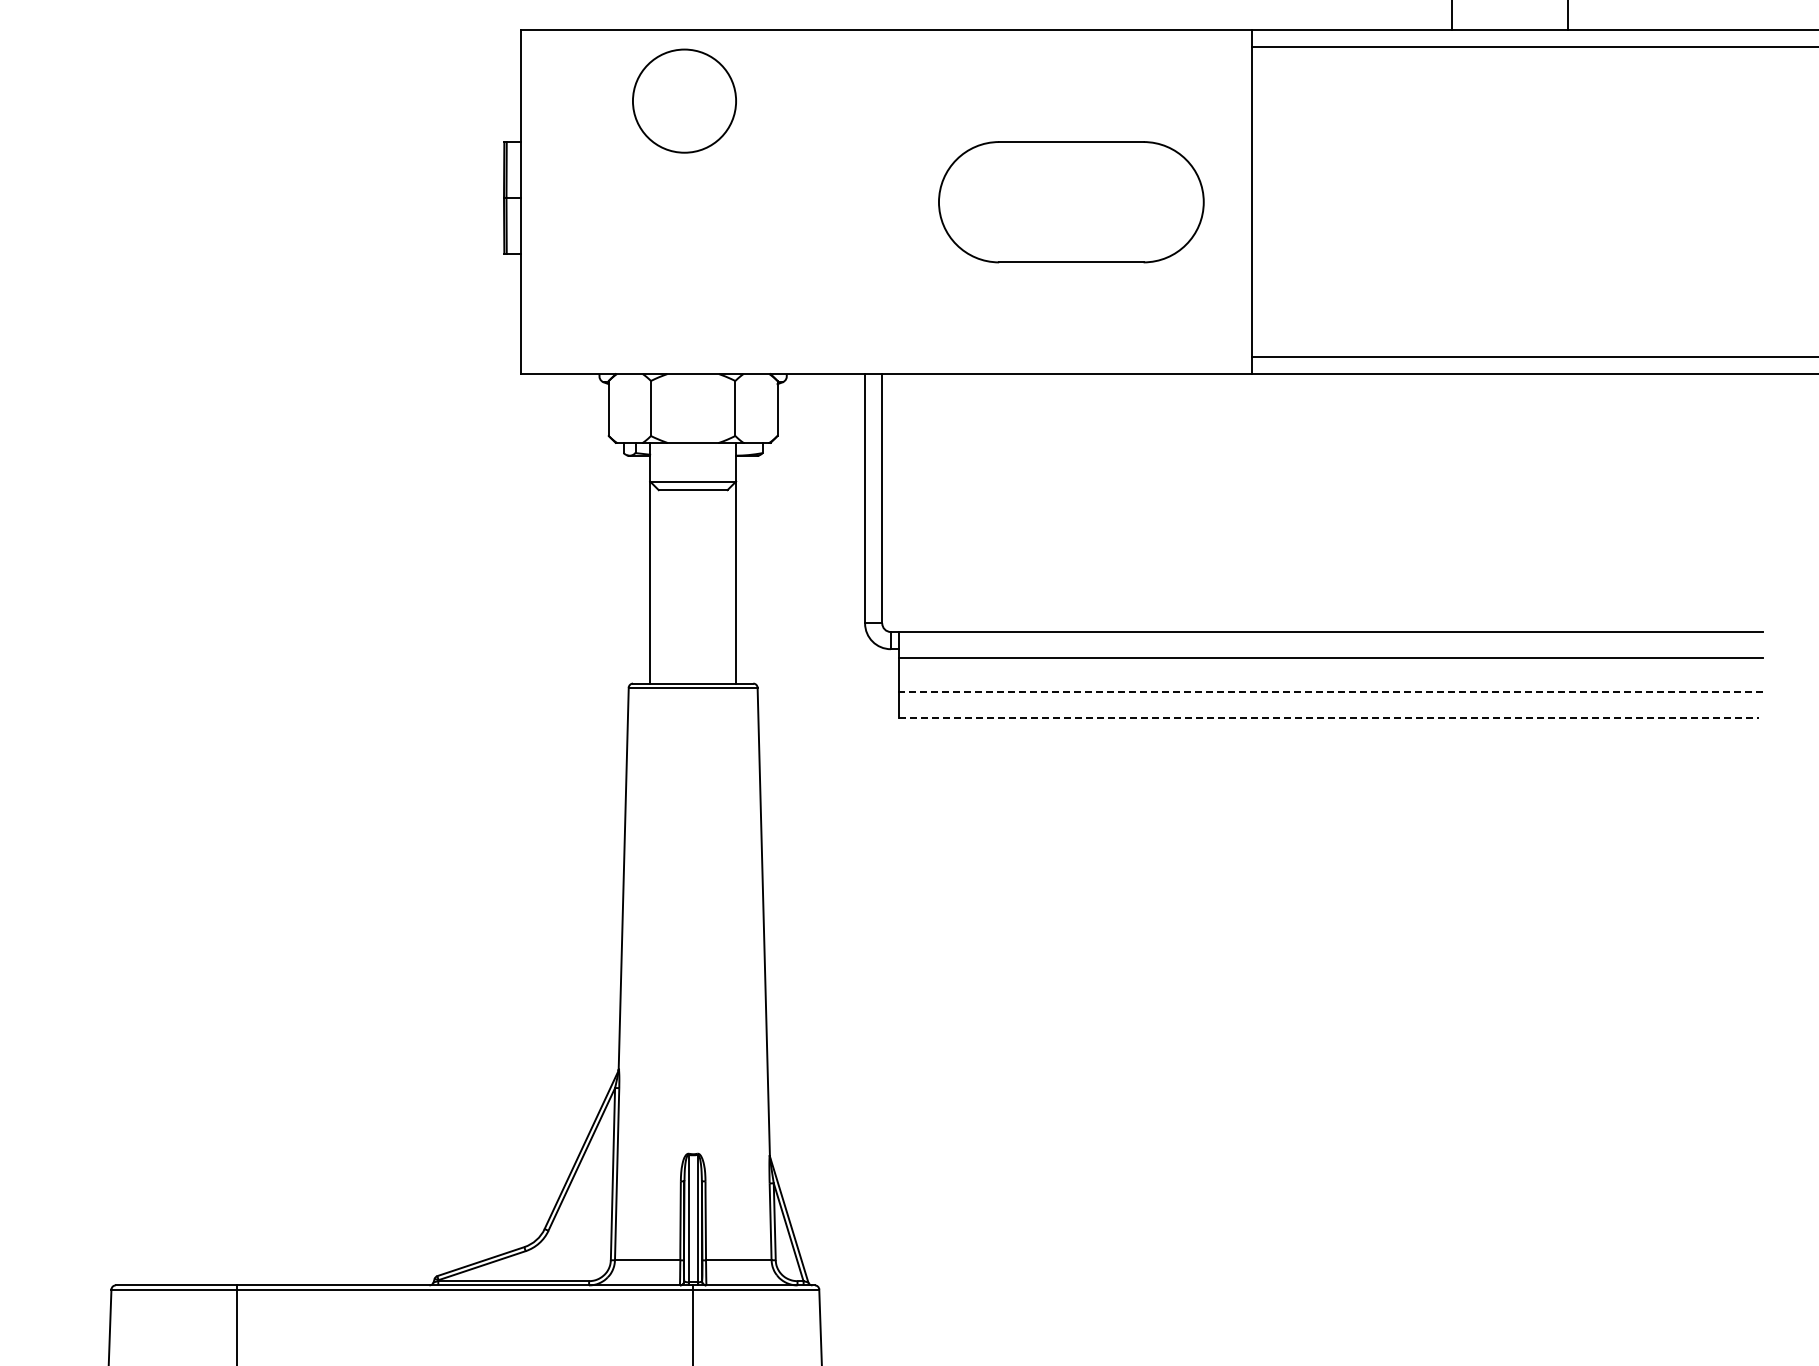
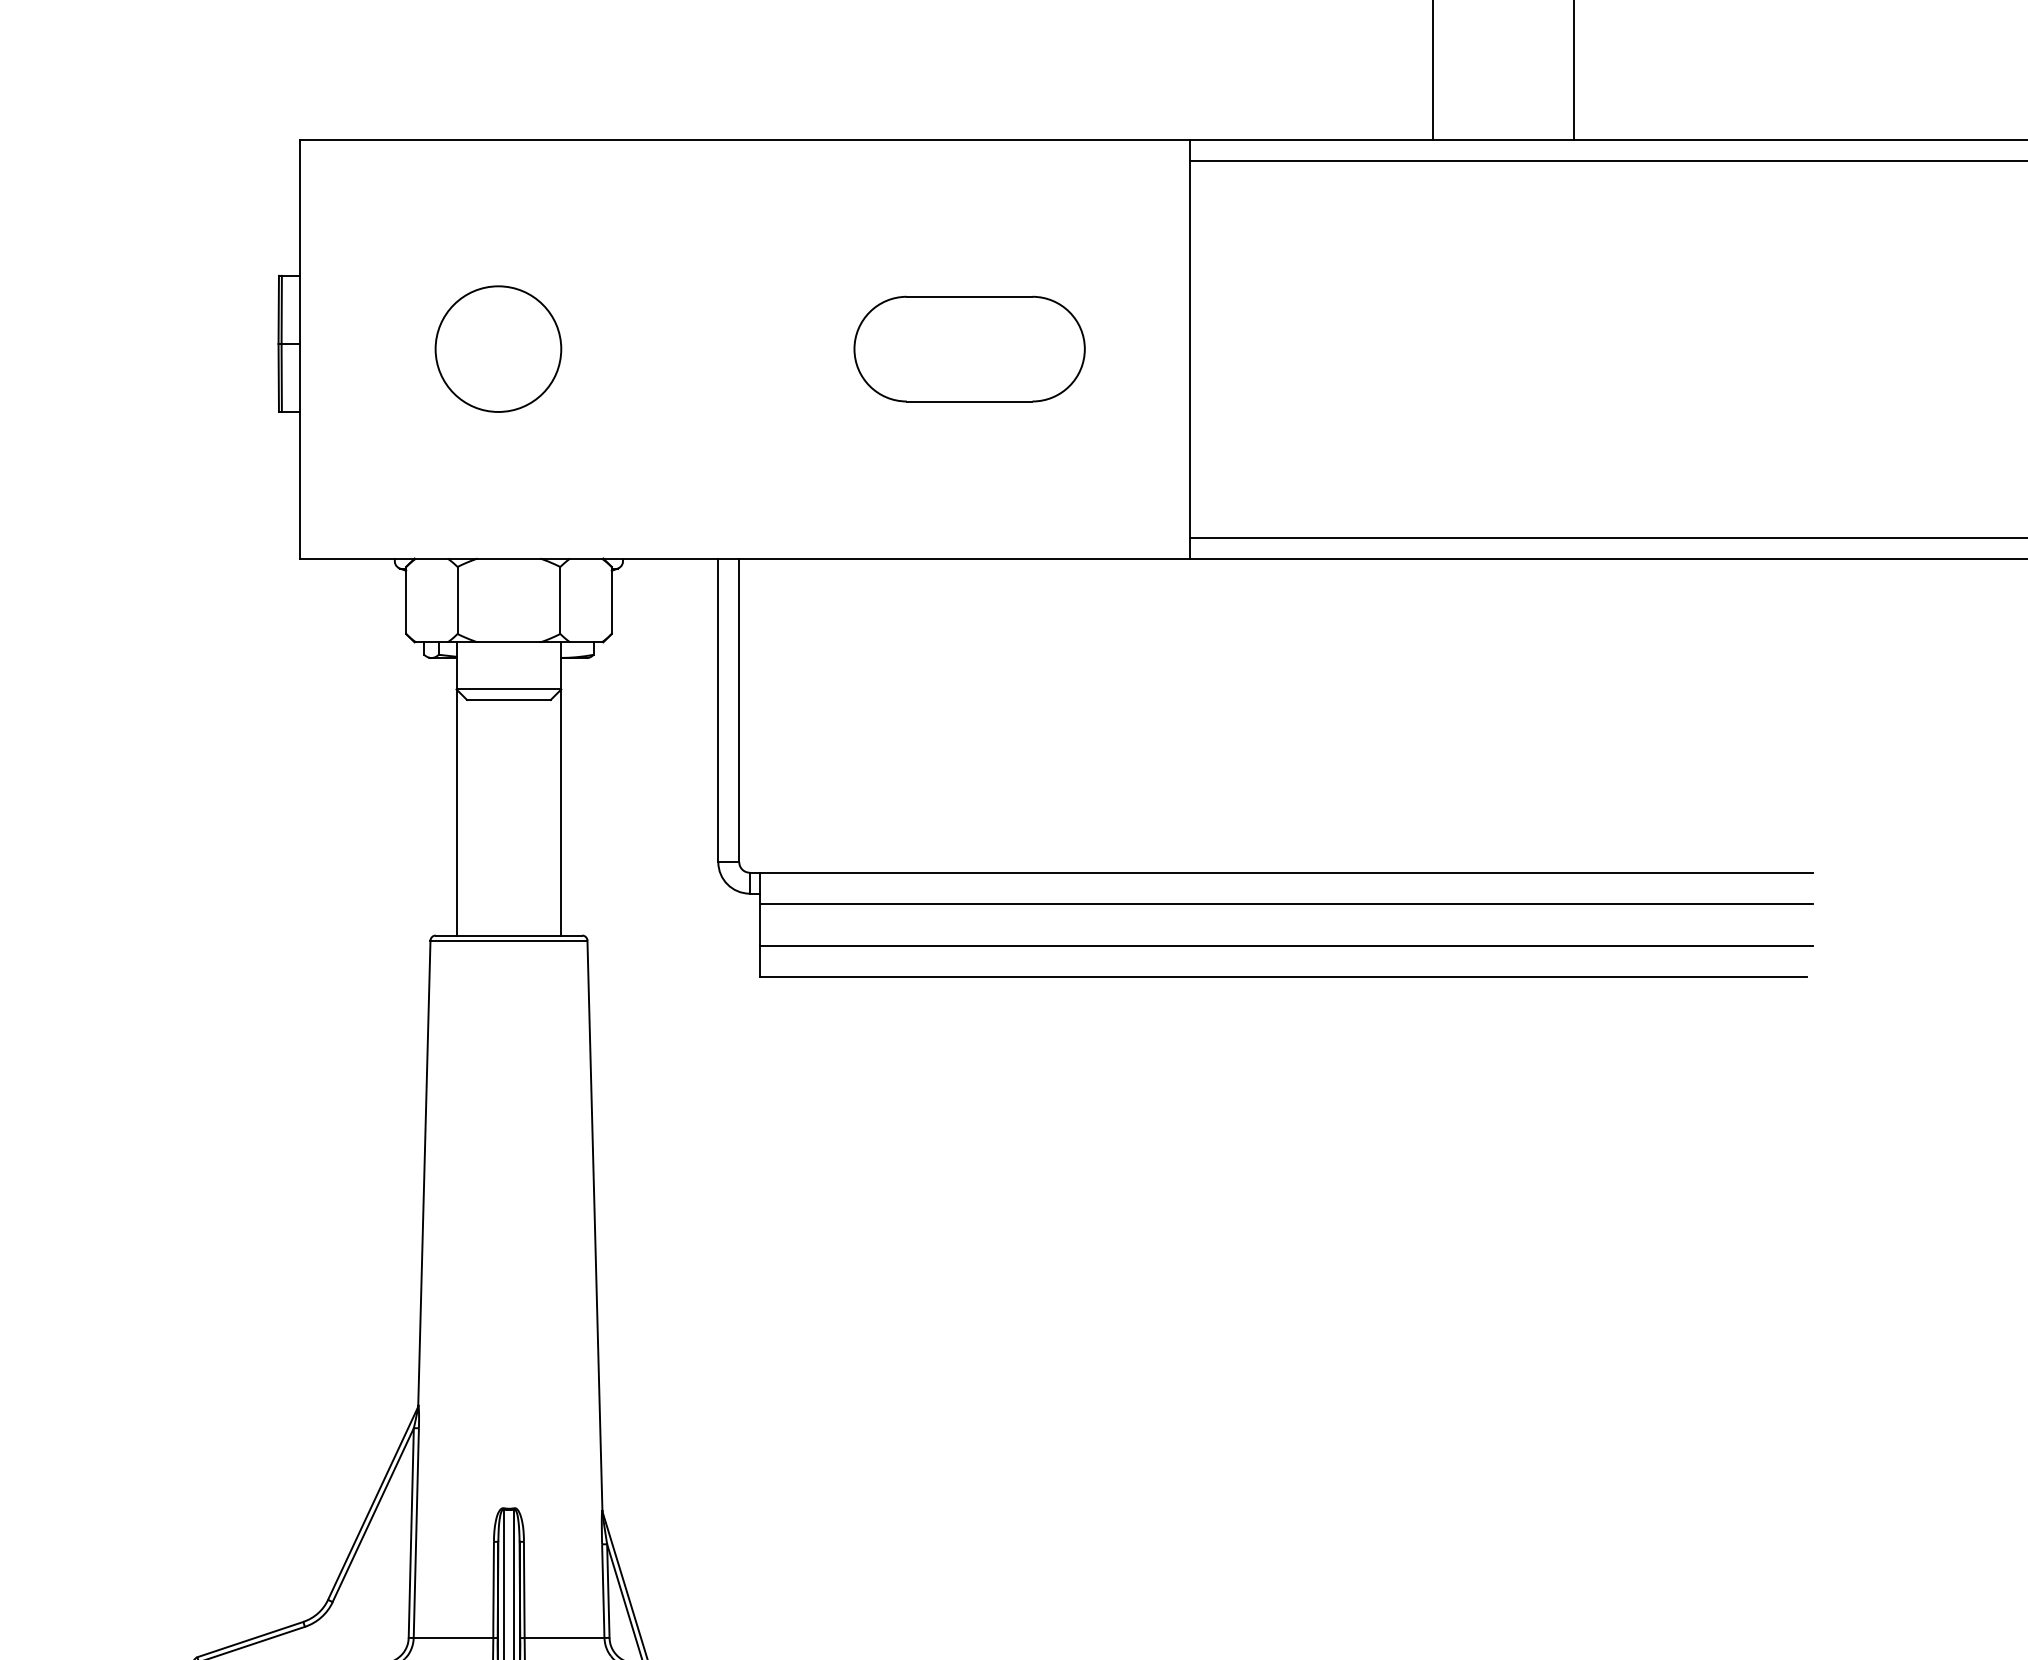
circle: (684, 100) -> (498, 348), moved
part: (1071, 201) -> (969, 348), size x0.71
line: (1330, 692) -> (1285, 946), dashed -> solid
line: (1329, 717) -> (1284, 976), dashed -> solid

